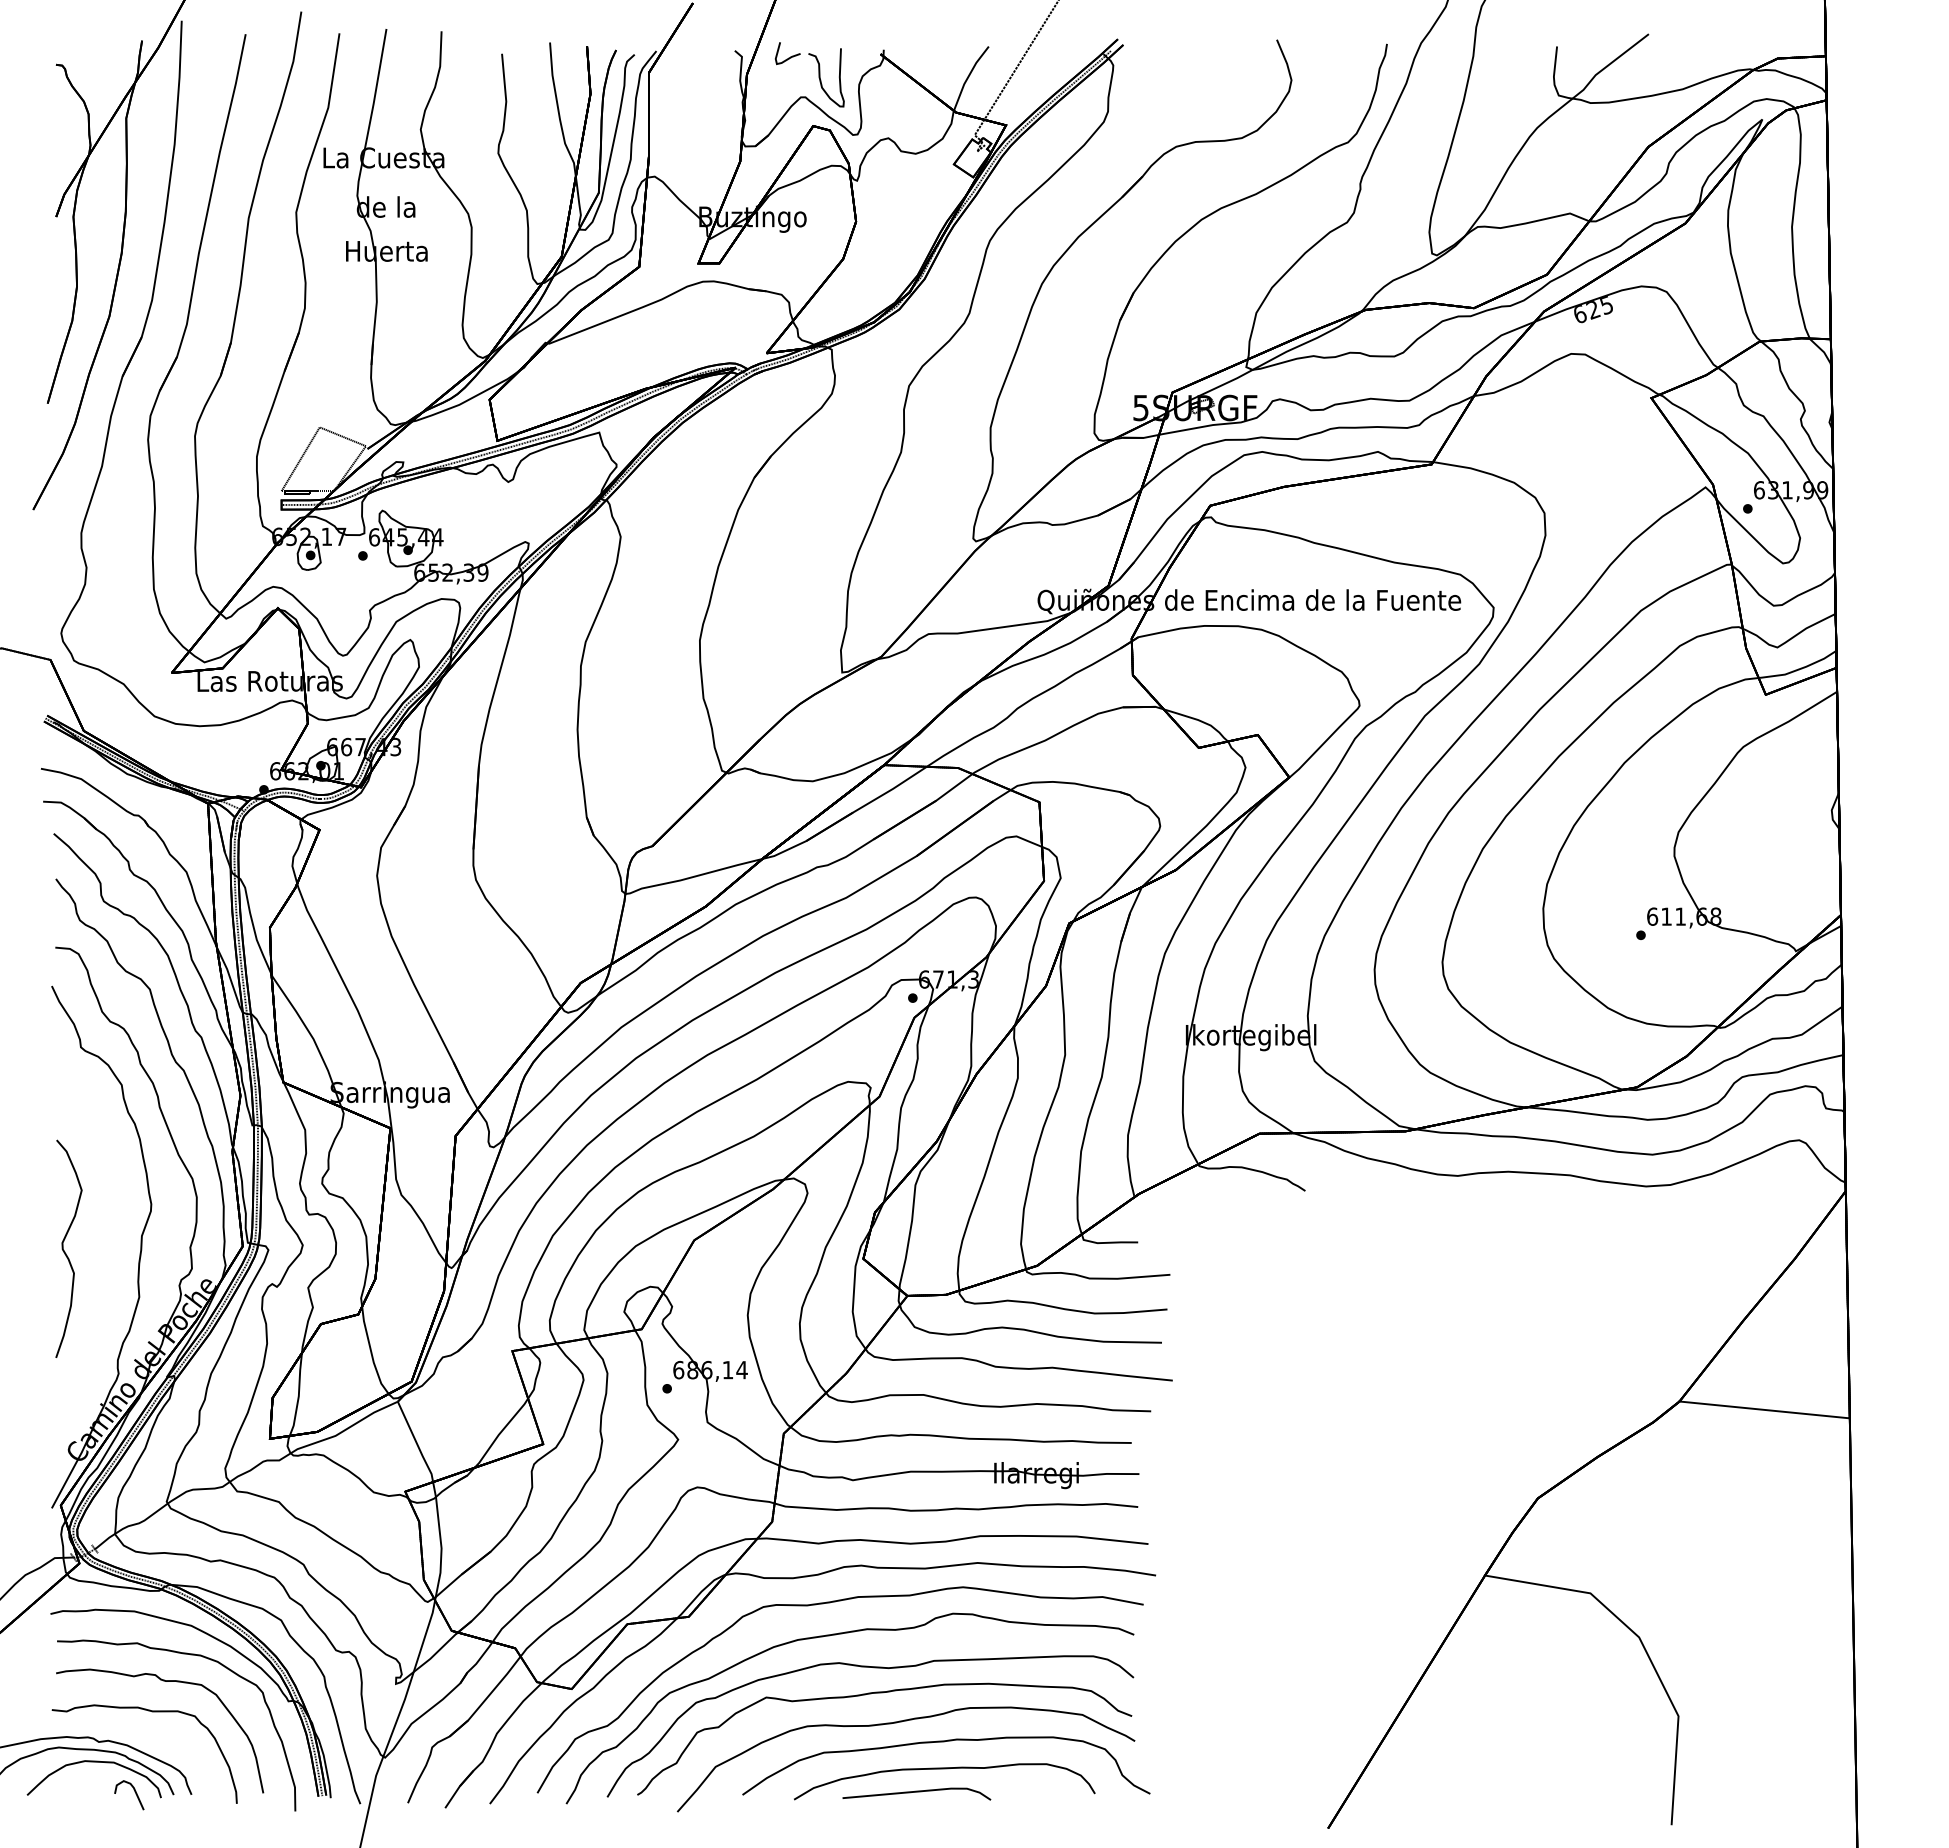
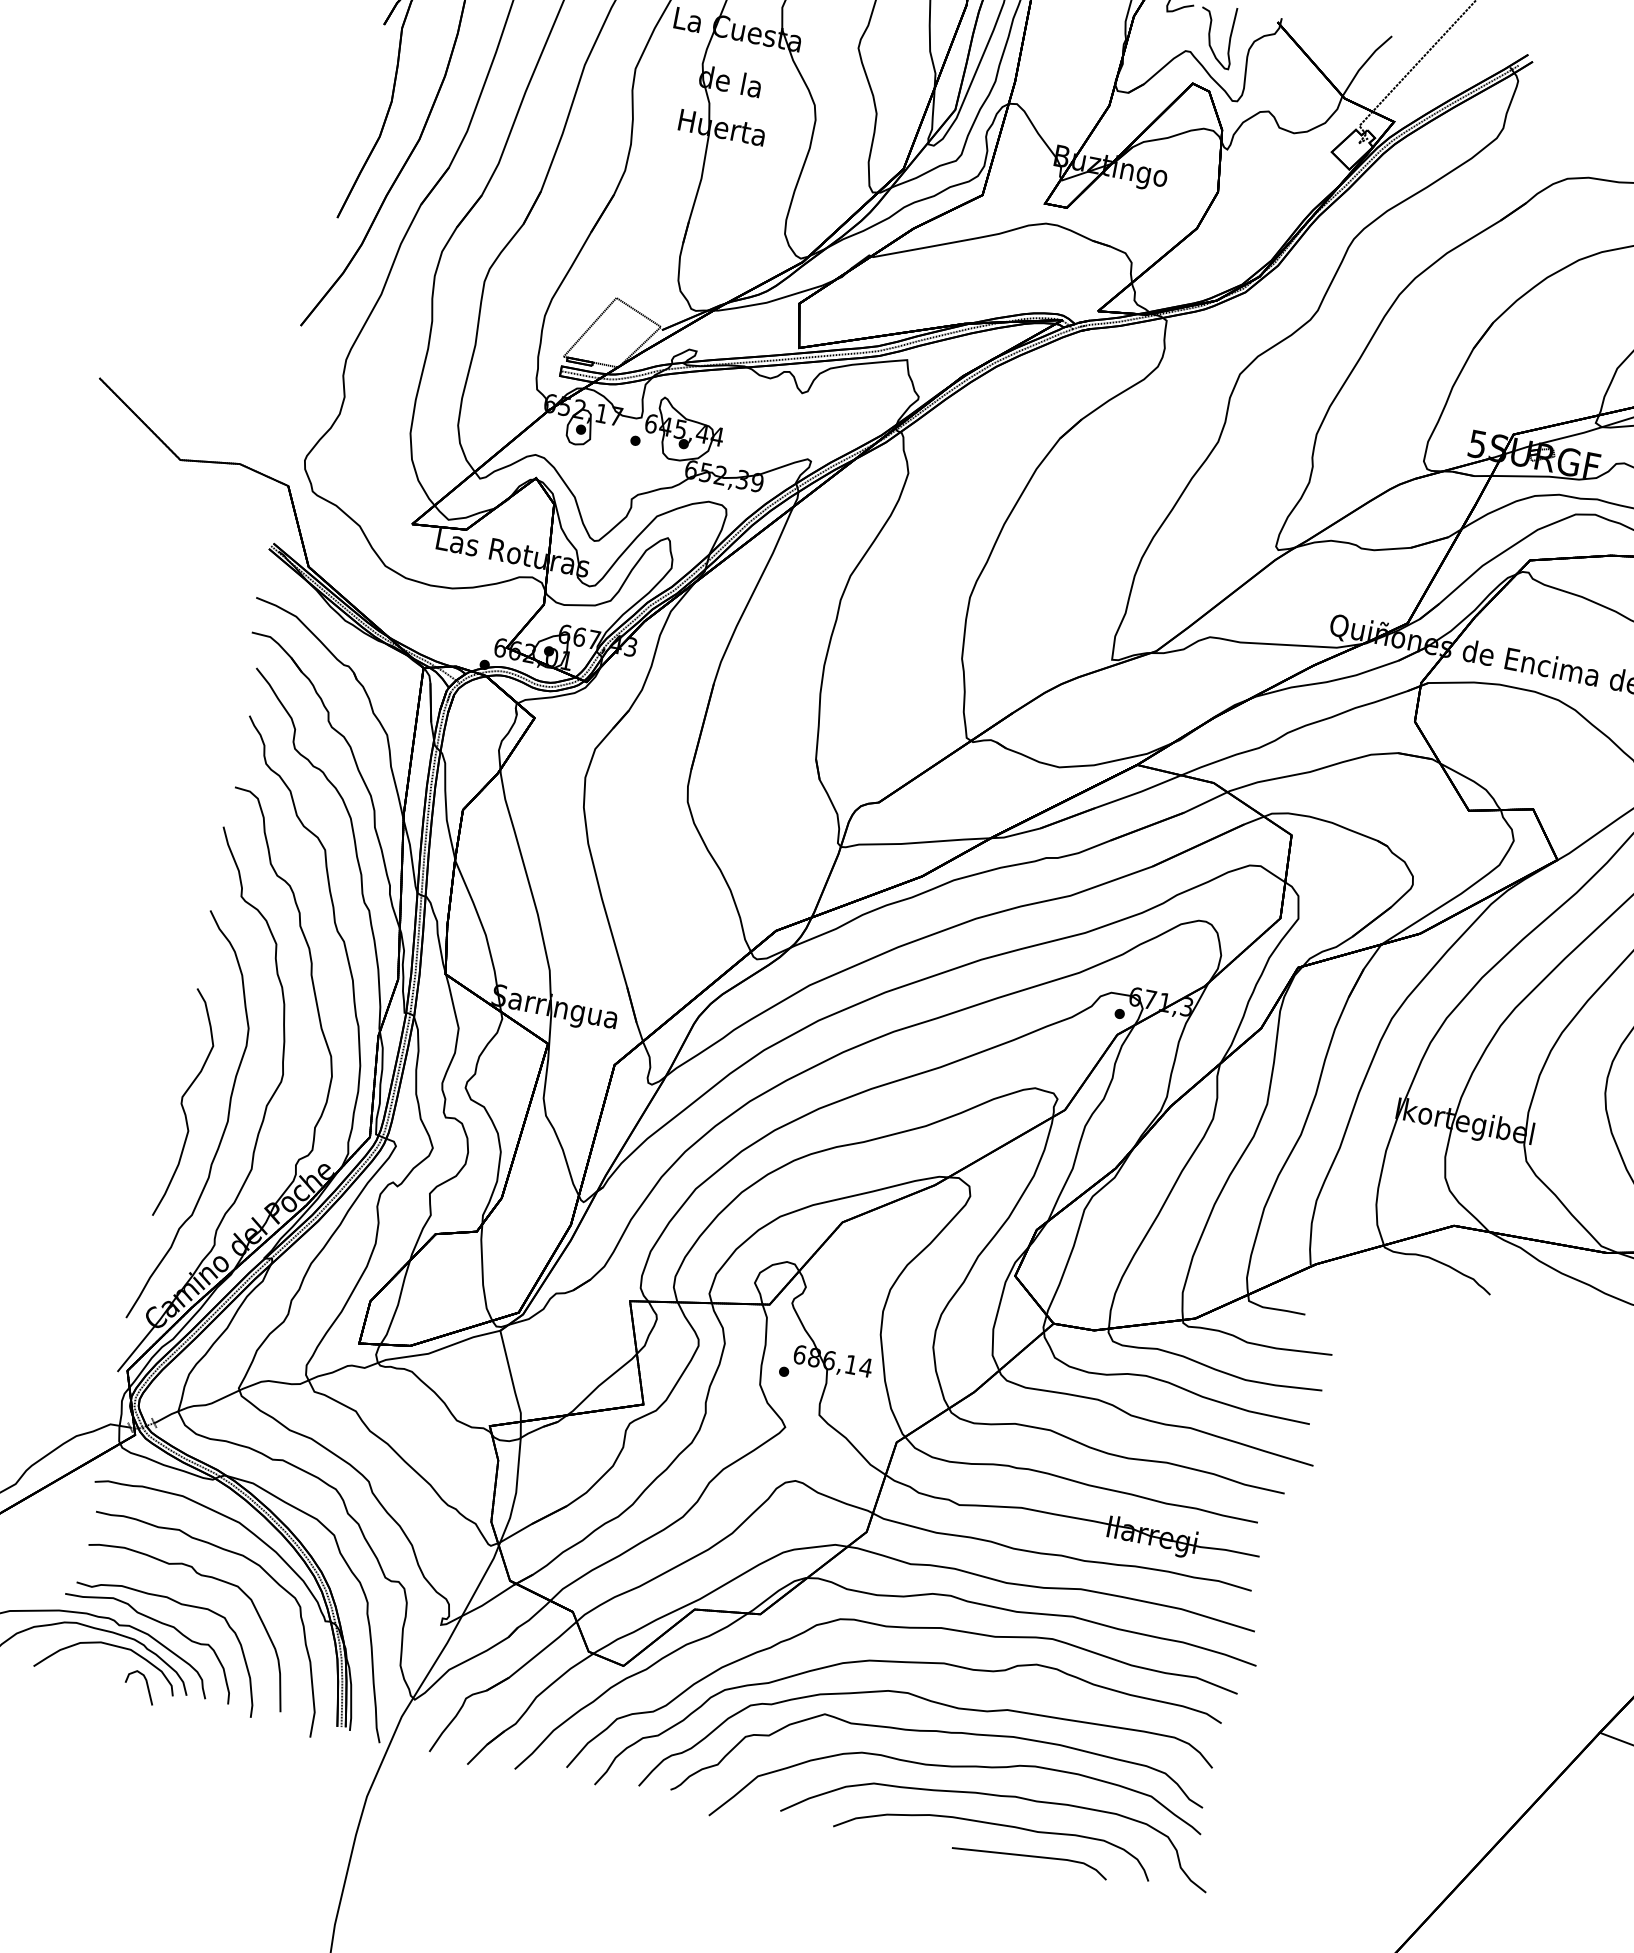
curve: (106, 1264) -> (224, 1128), added
part: (132, 1732) -> (156, 1622), added
part: (916, 1793) -> (1030, 1858), moved

